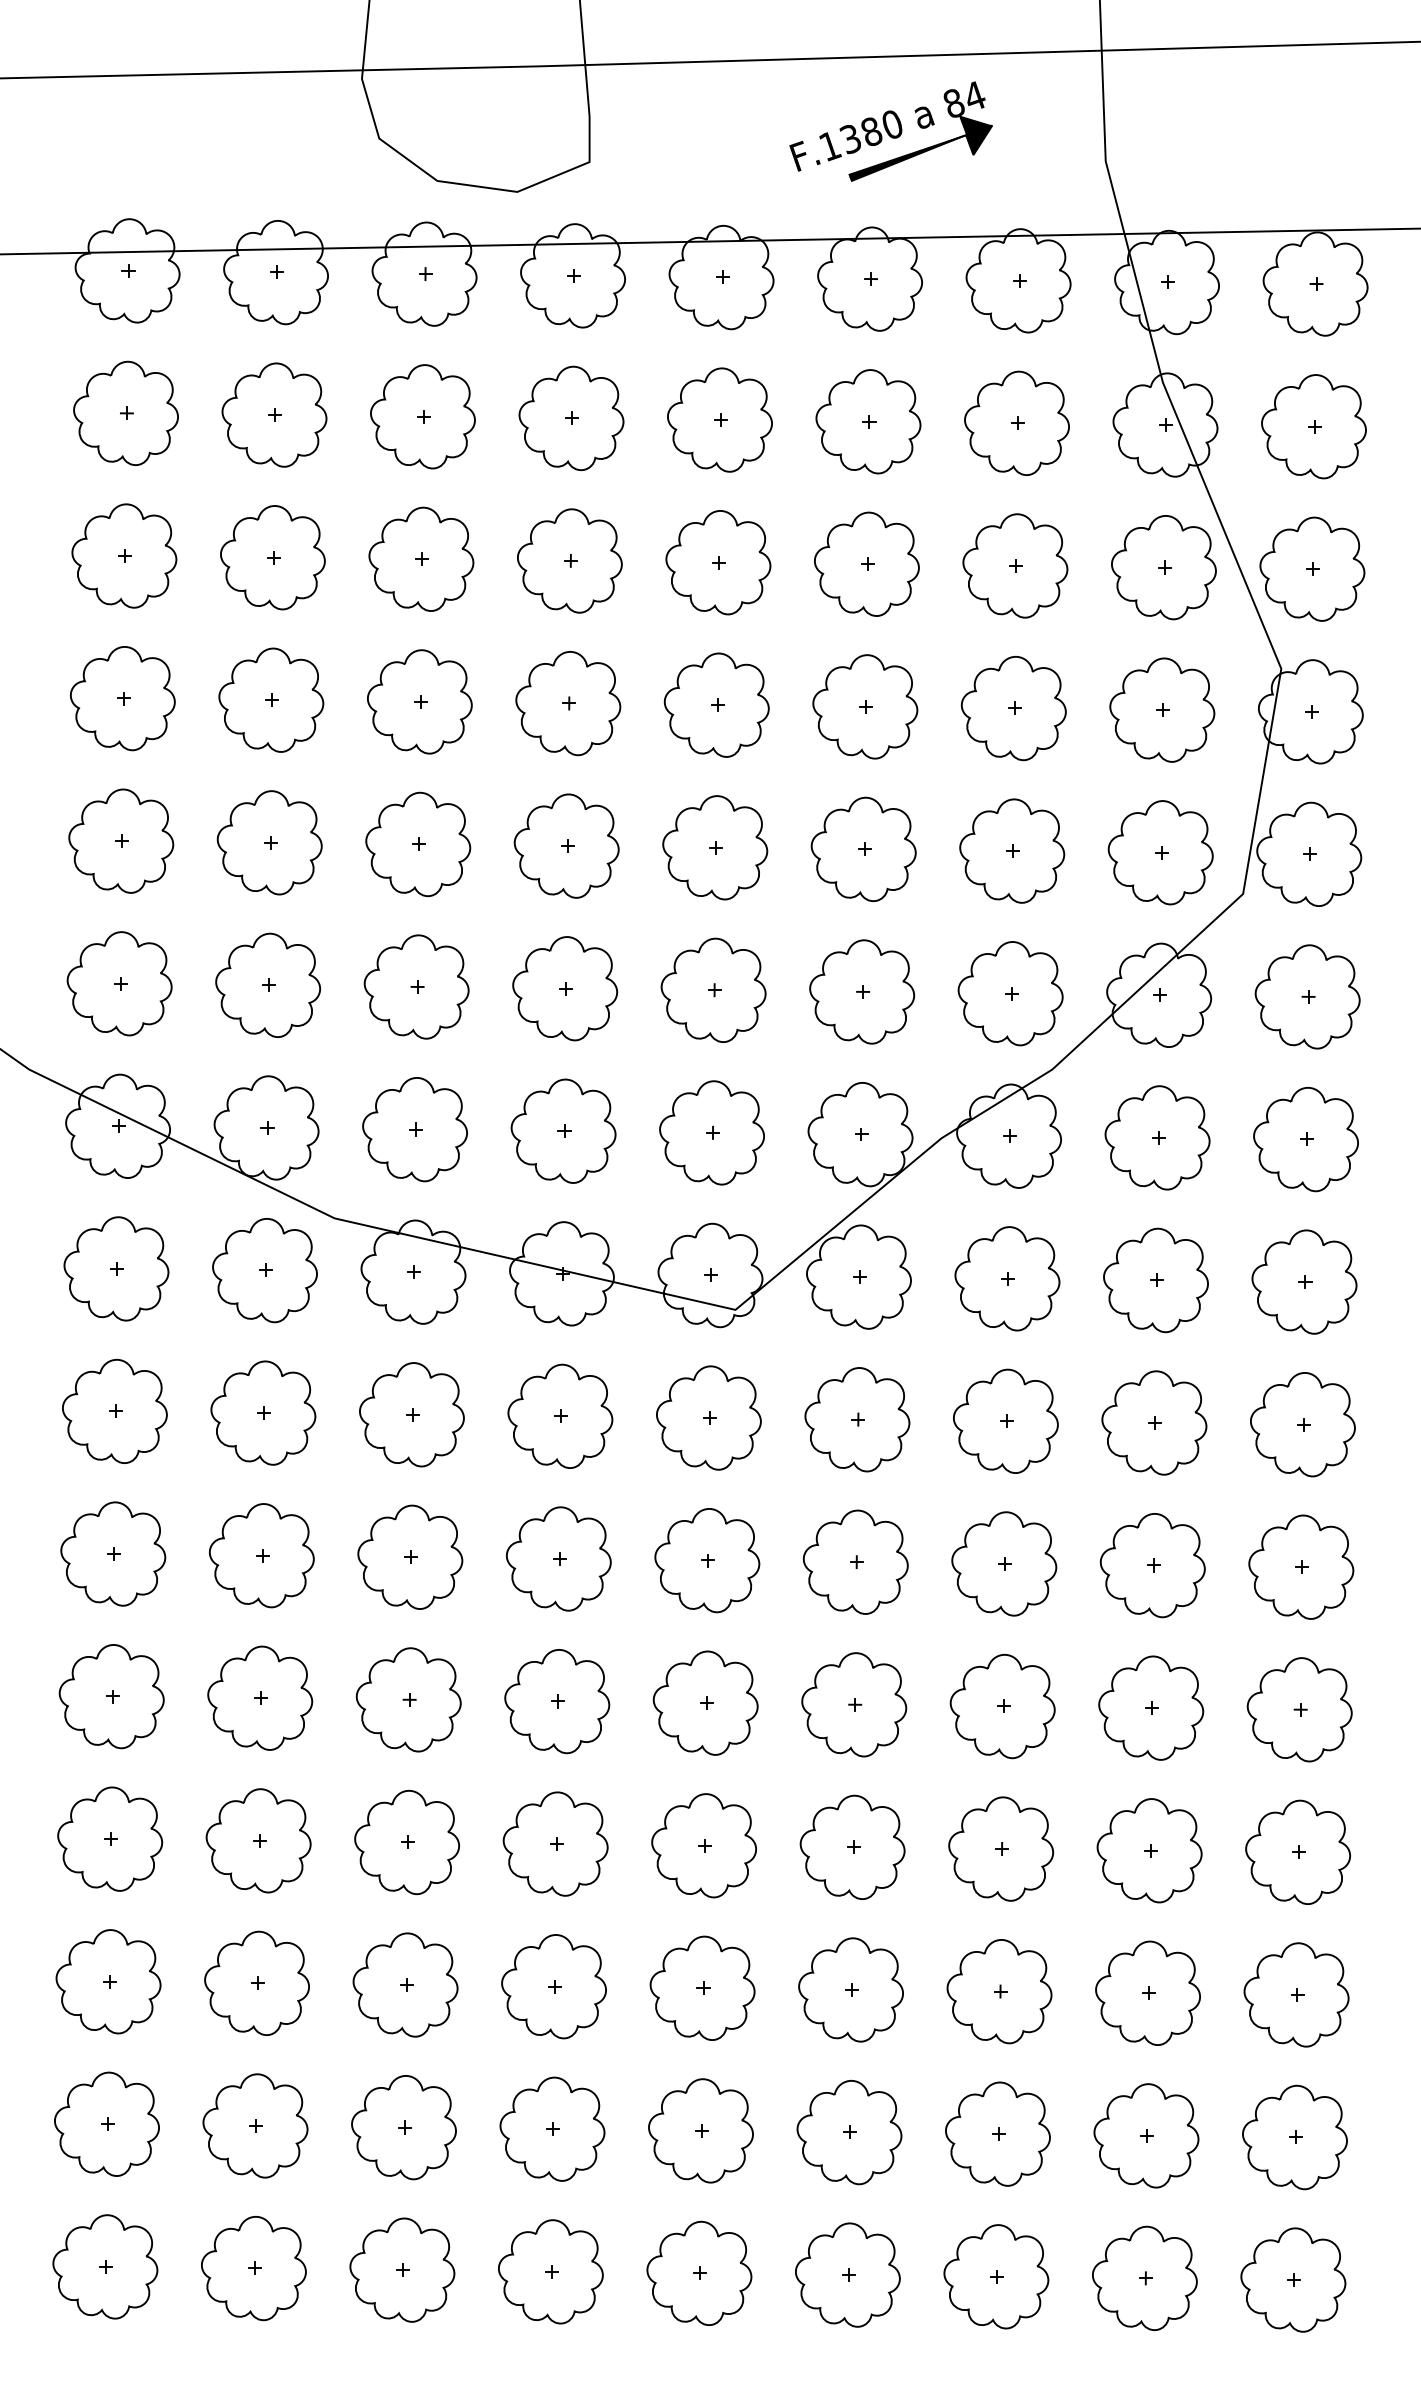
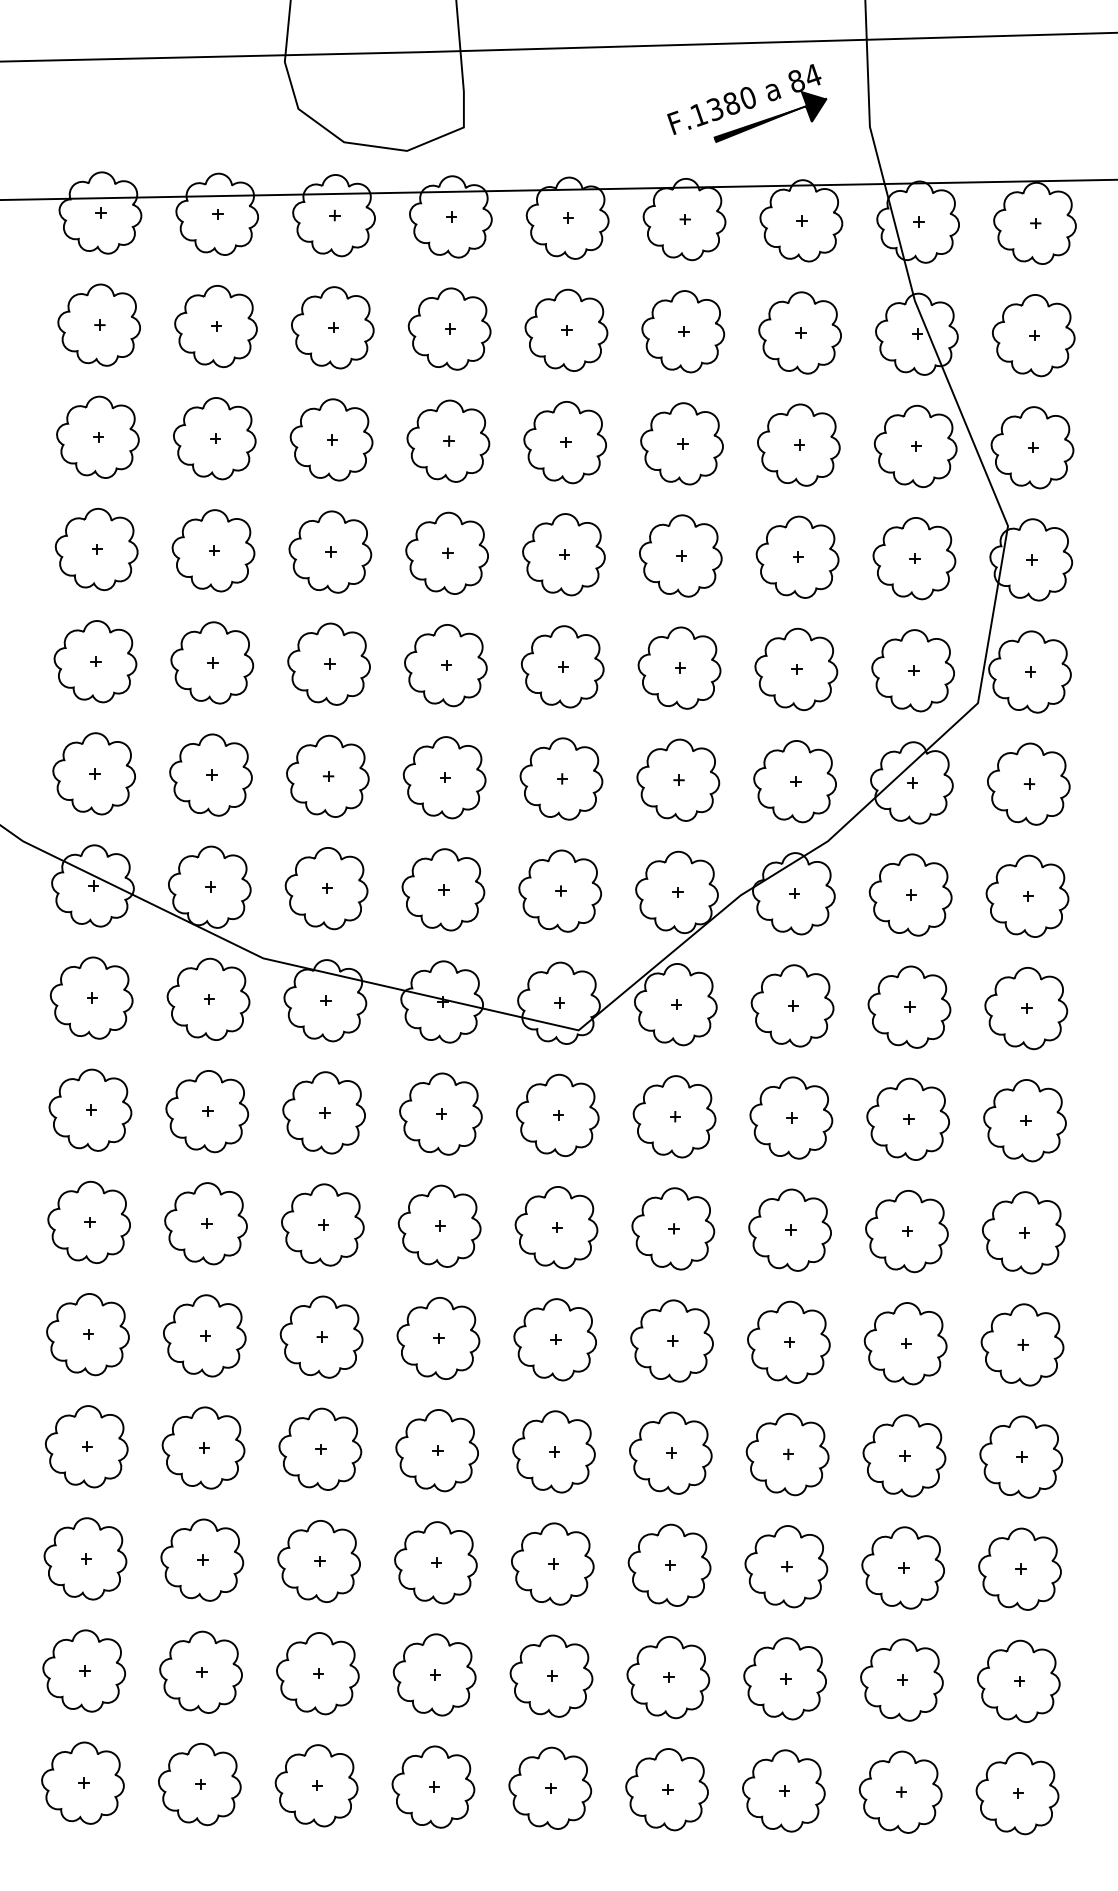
part: (891, 131) -> (747, 103), moved

